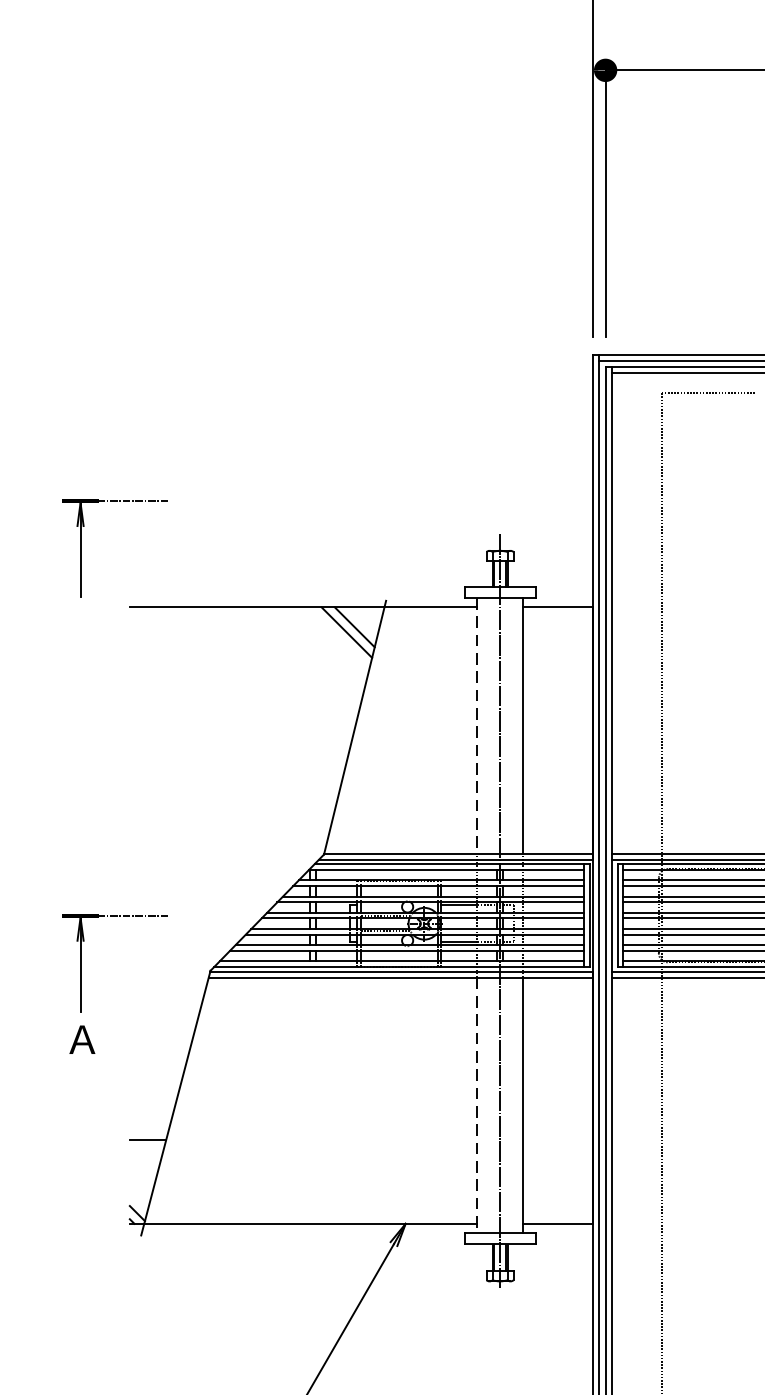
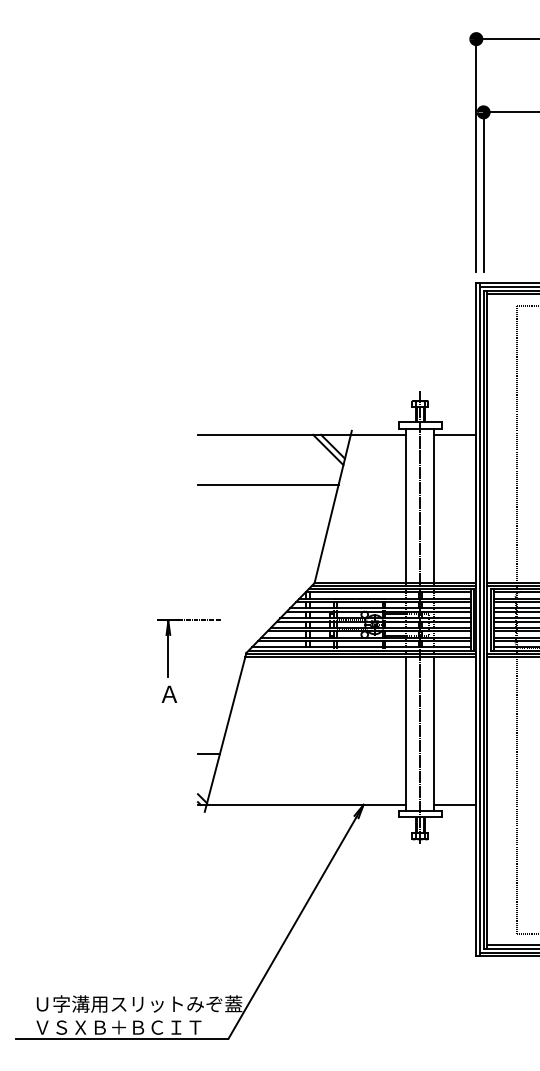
part: (80, 548) -> (168, 399), removed
line: (245, 691) -> (267, 485), added
line: (477, 725) -> (406, 505), dashed -> solid
line: (477, 1104) -> (406, 733), dashed -> solid

